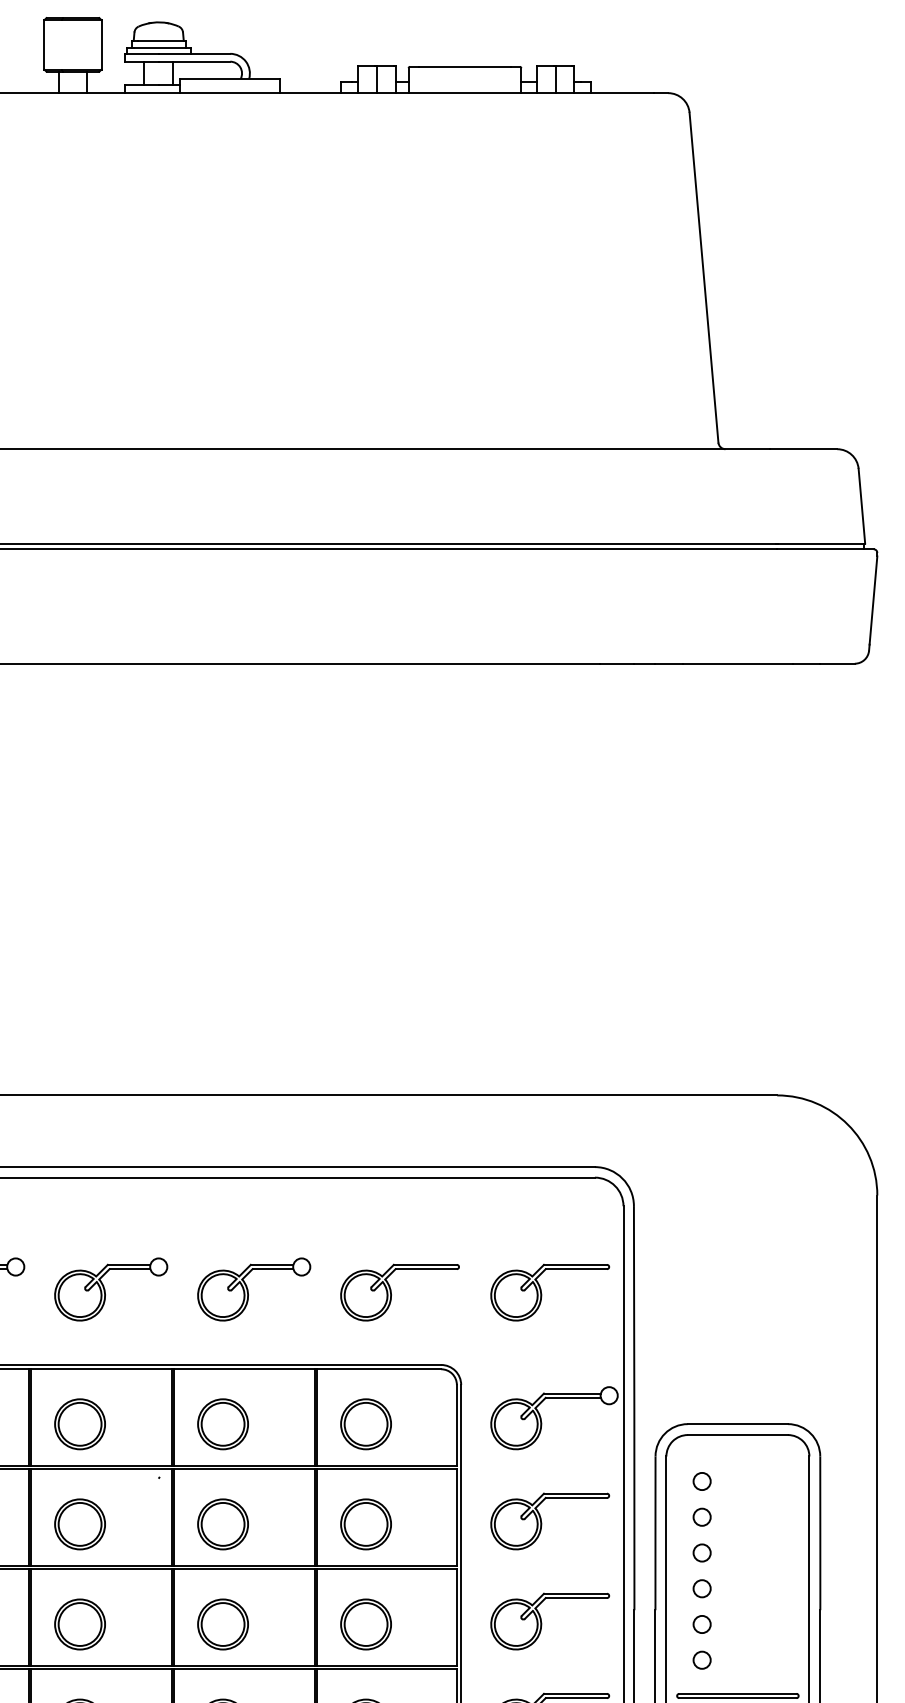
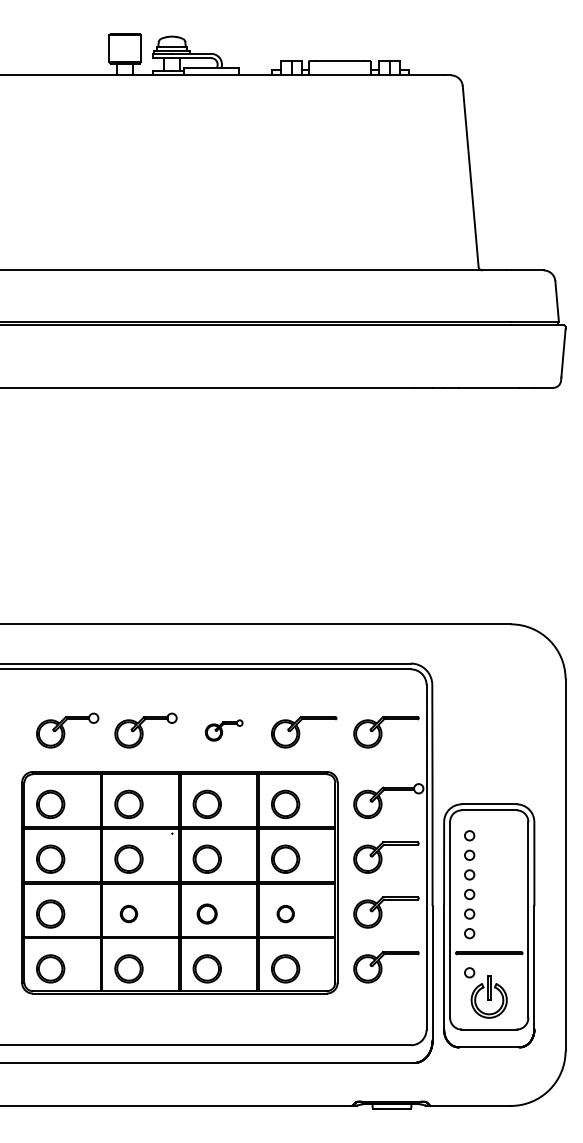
part: (252, 1289) -> (223, 730), size x0.6
circle: (79, 1623) -> (128, 913), size x0.6
part: (221, 1623) -> (206, 913), size x0.7
part: (365, 1623) -> (285, 913), size x0.6

